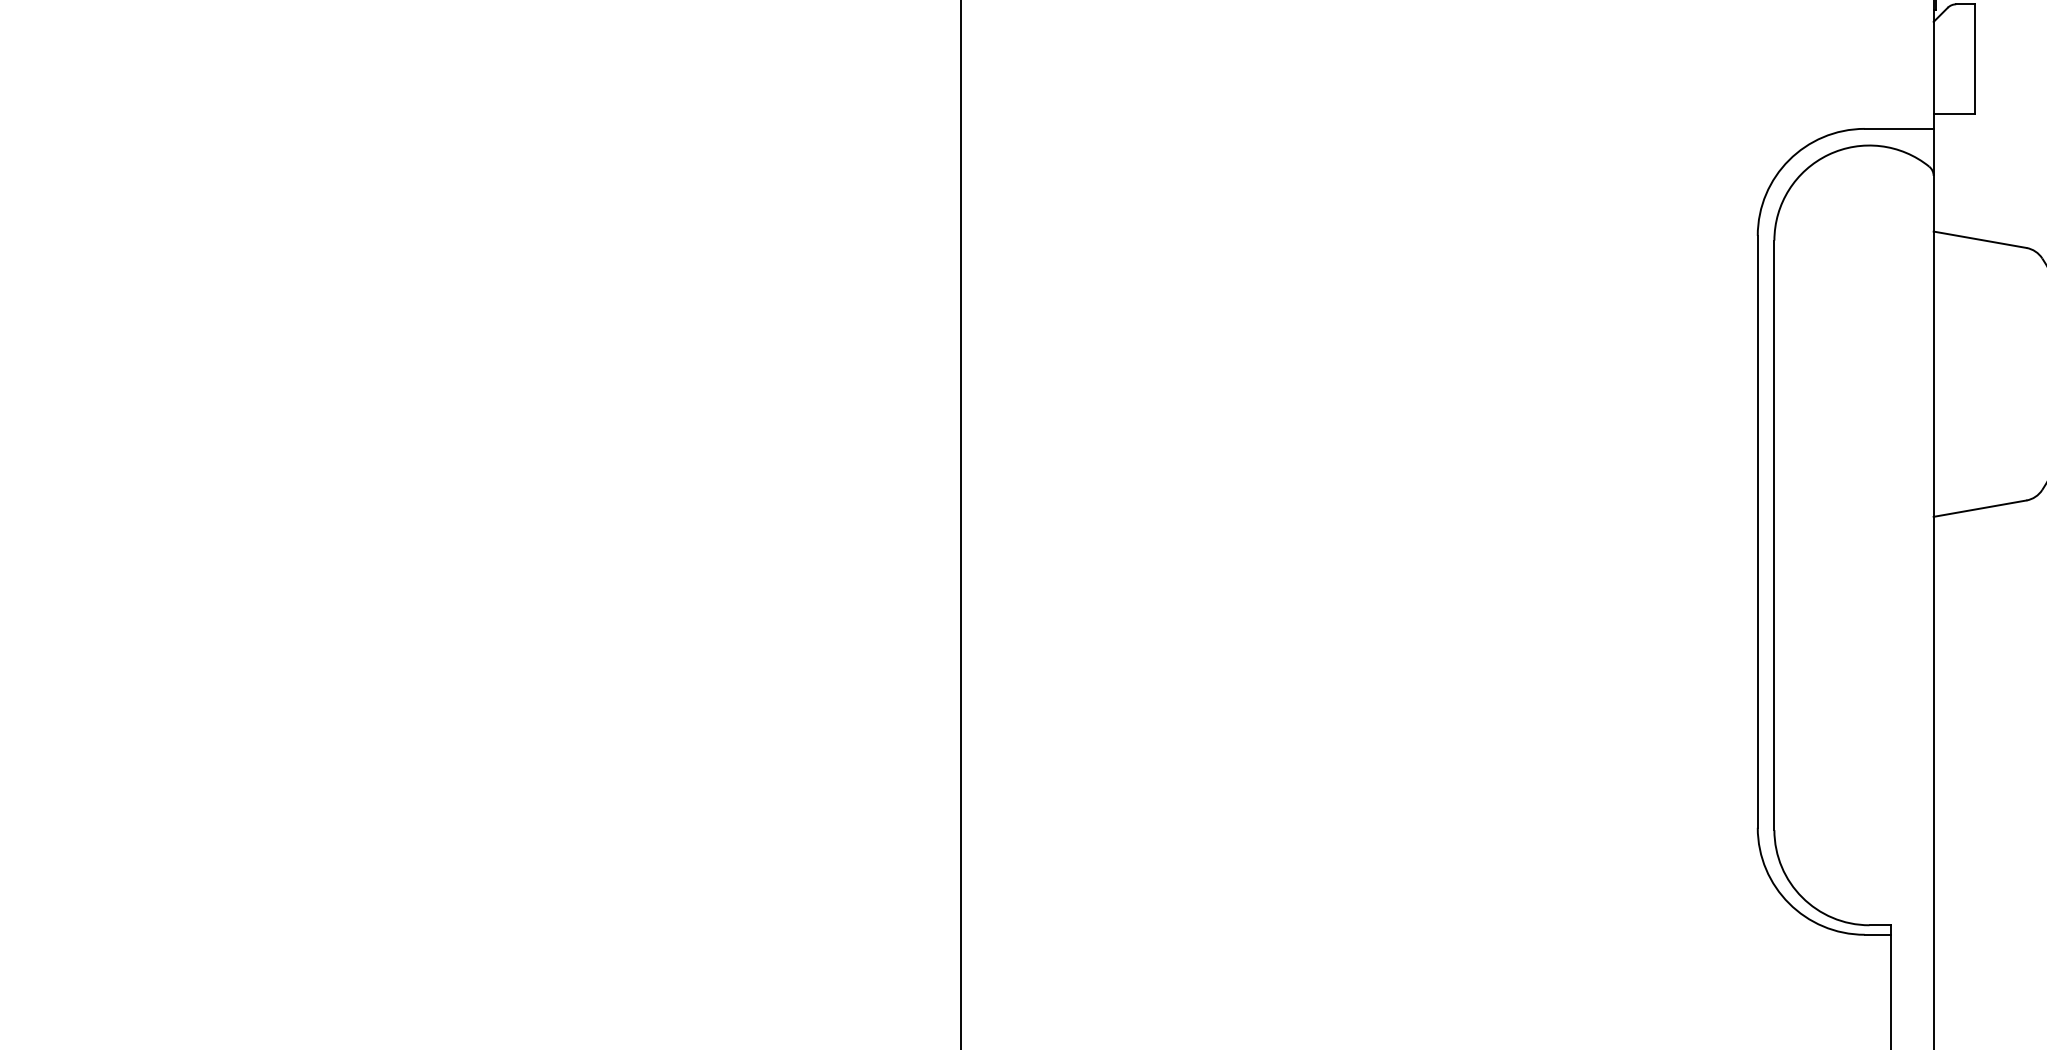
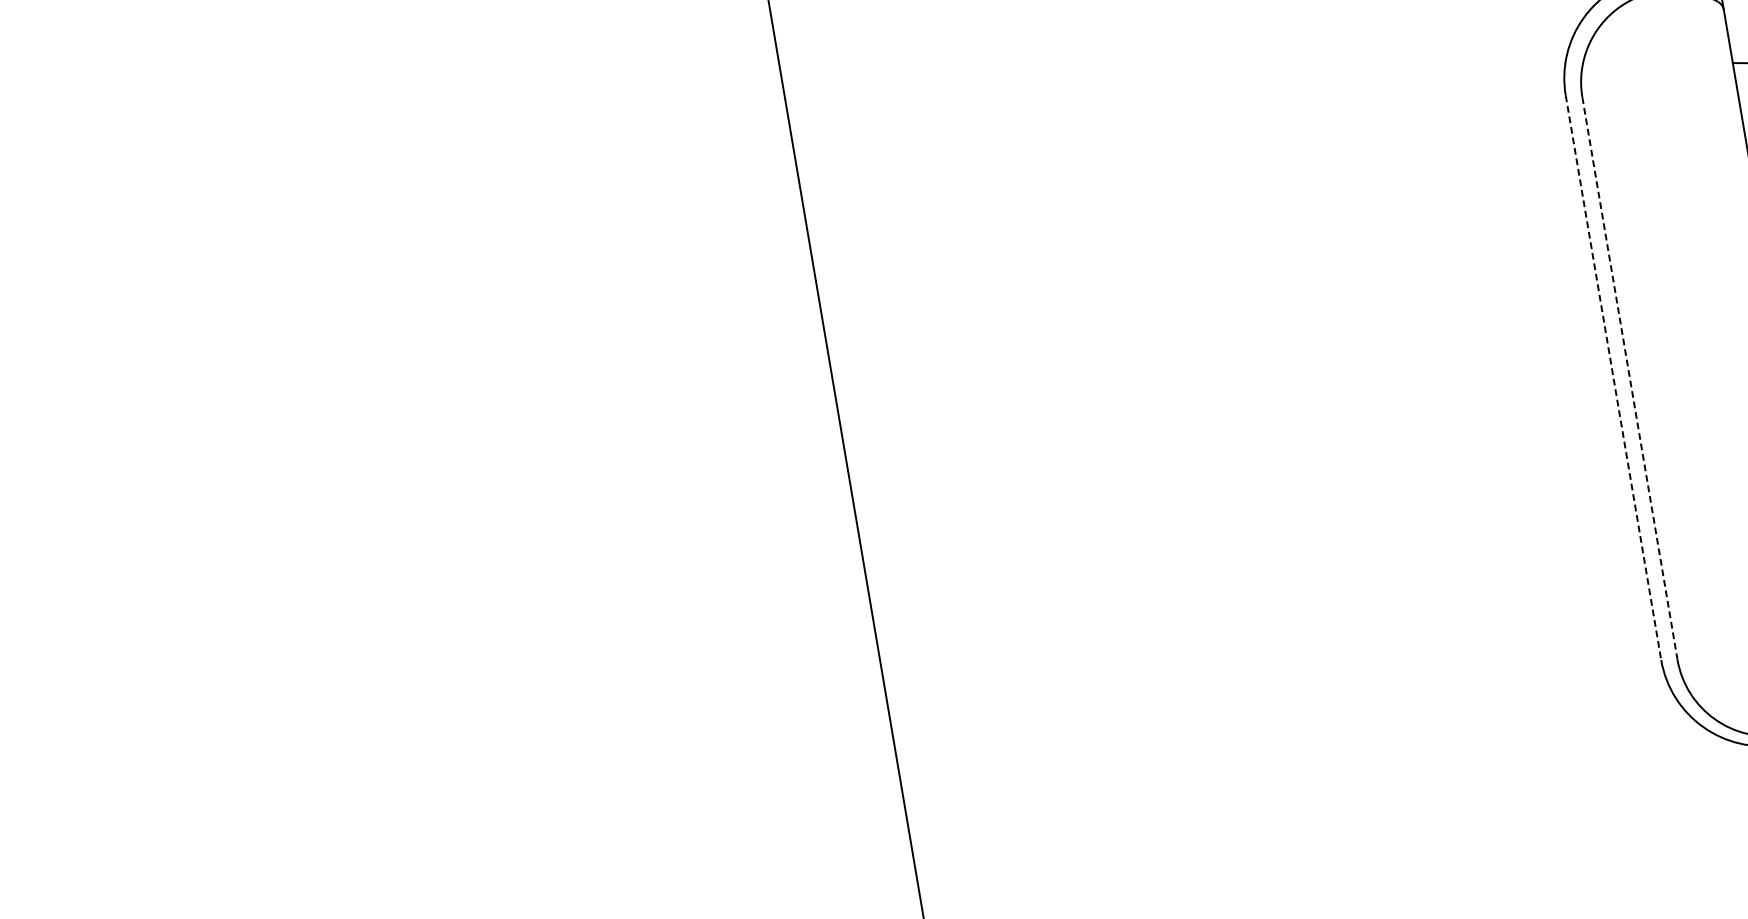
line: (1757, 531) -> (1613, 377), solid -> dashed
line: (1774, 535) -> (1630, 378), solid -> dashed

